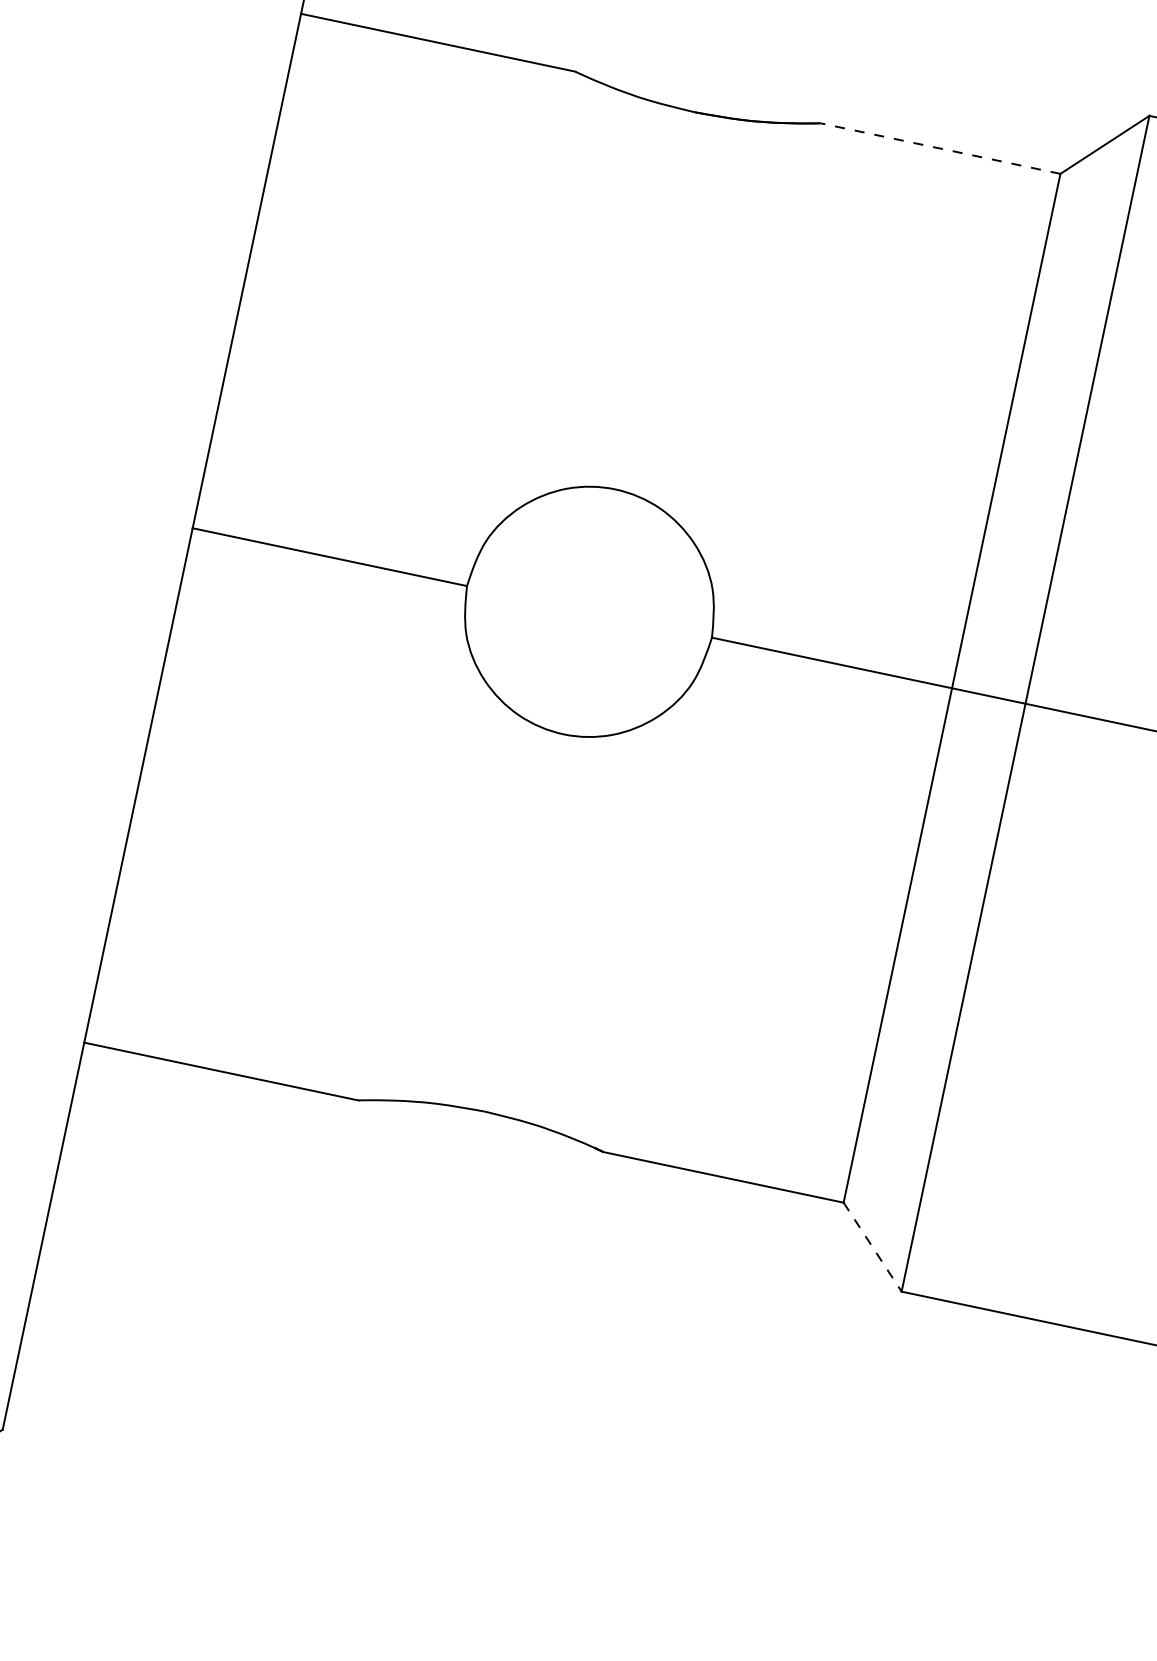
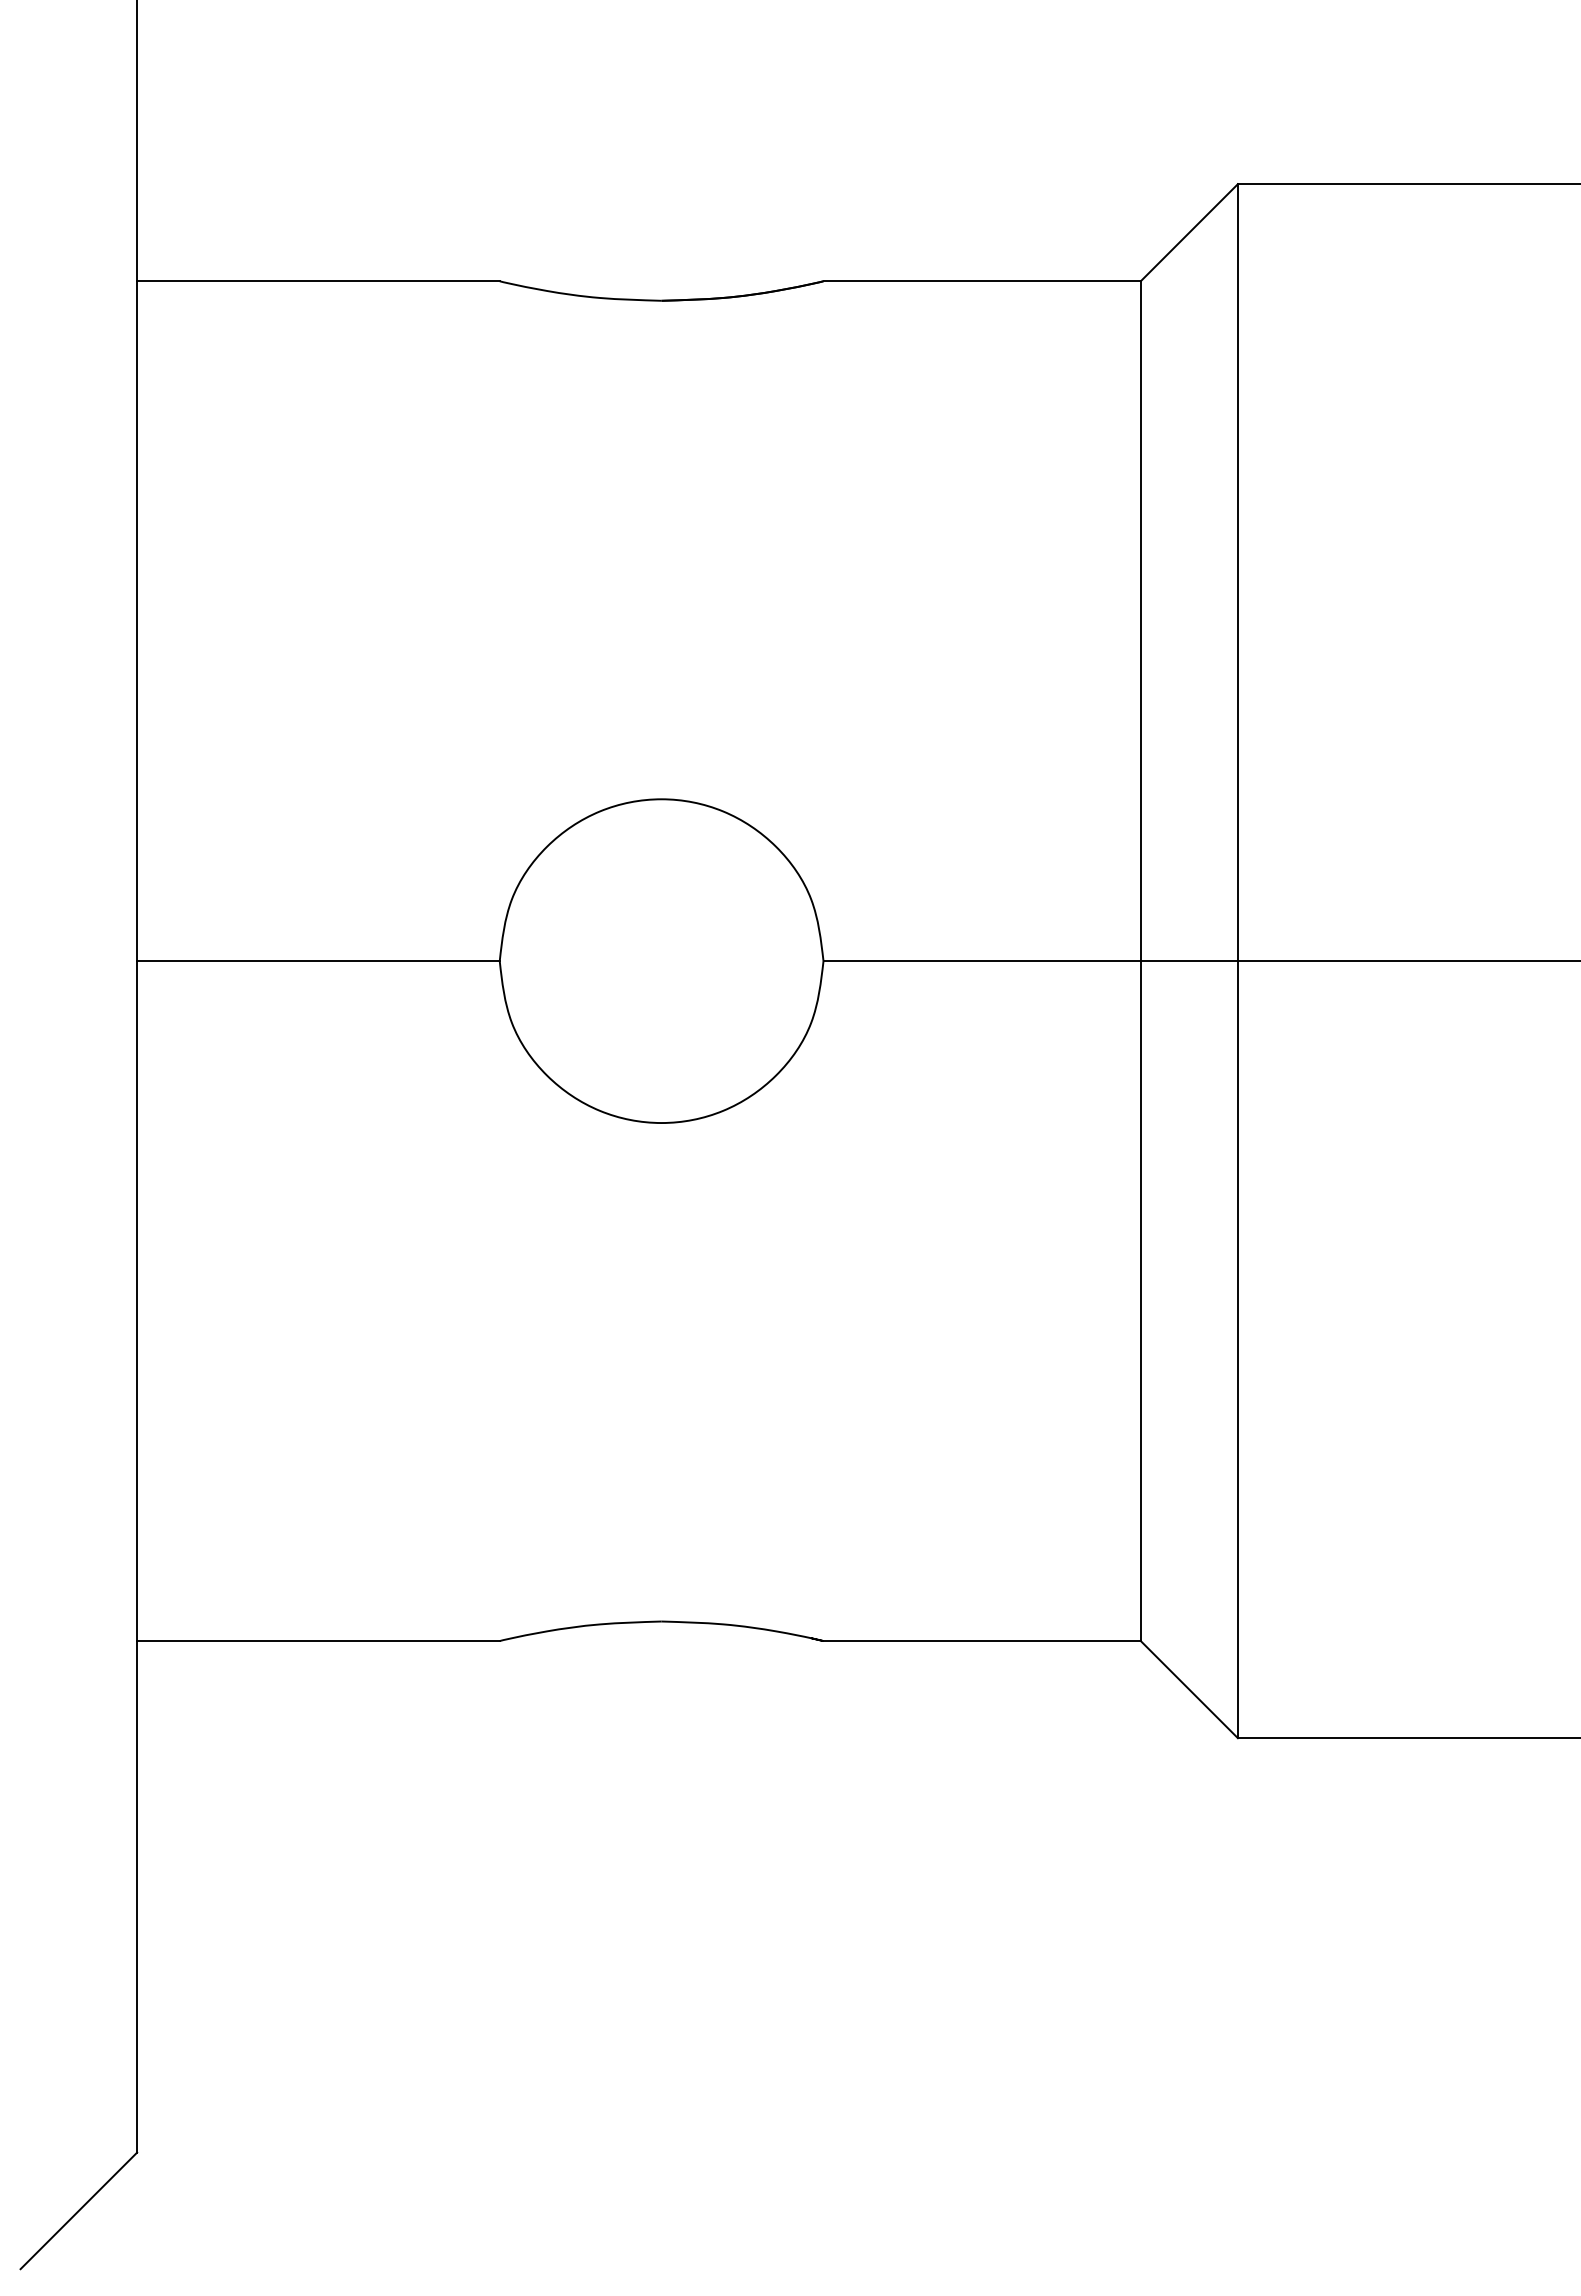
line: (940, 148) -> (982, 281), dashed -> solid
line: (872, 1247) -> (1189, 1689), dashed -> solid

